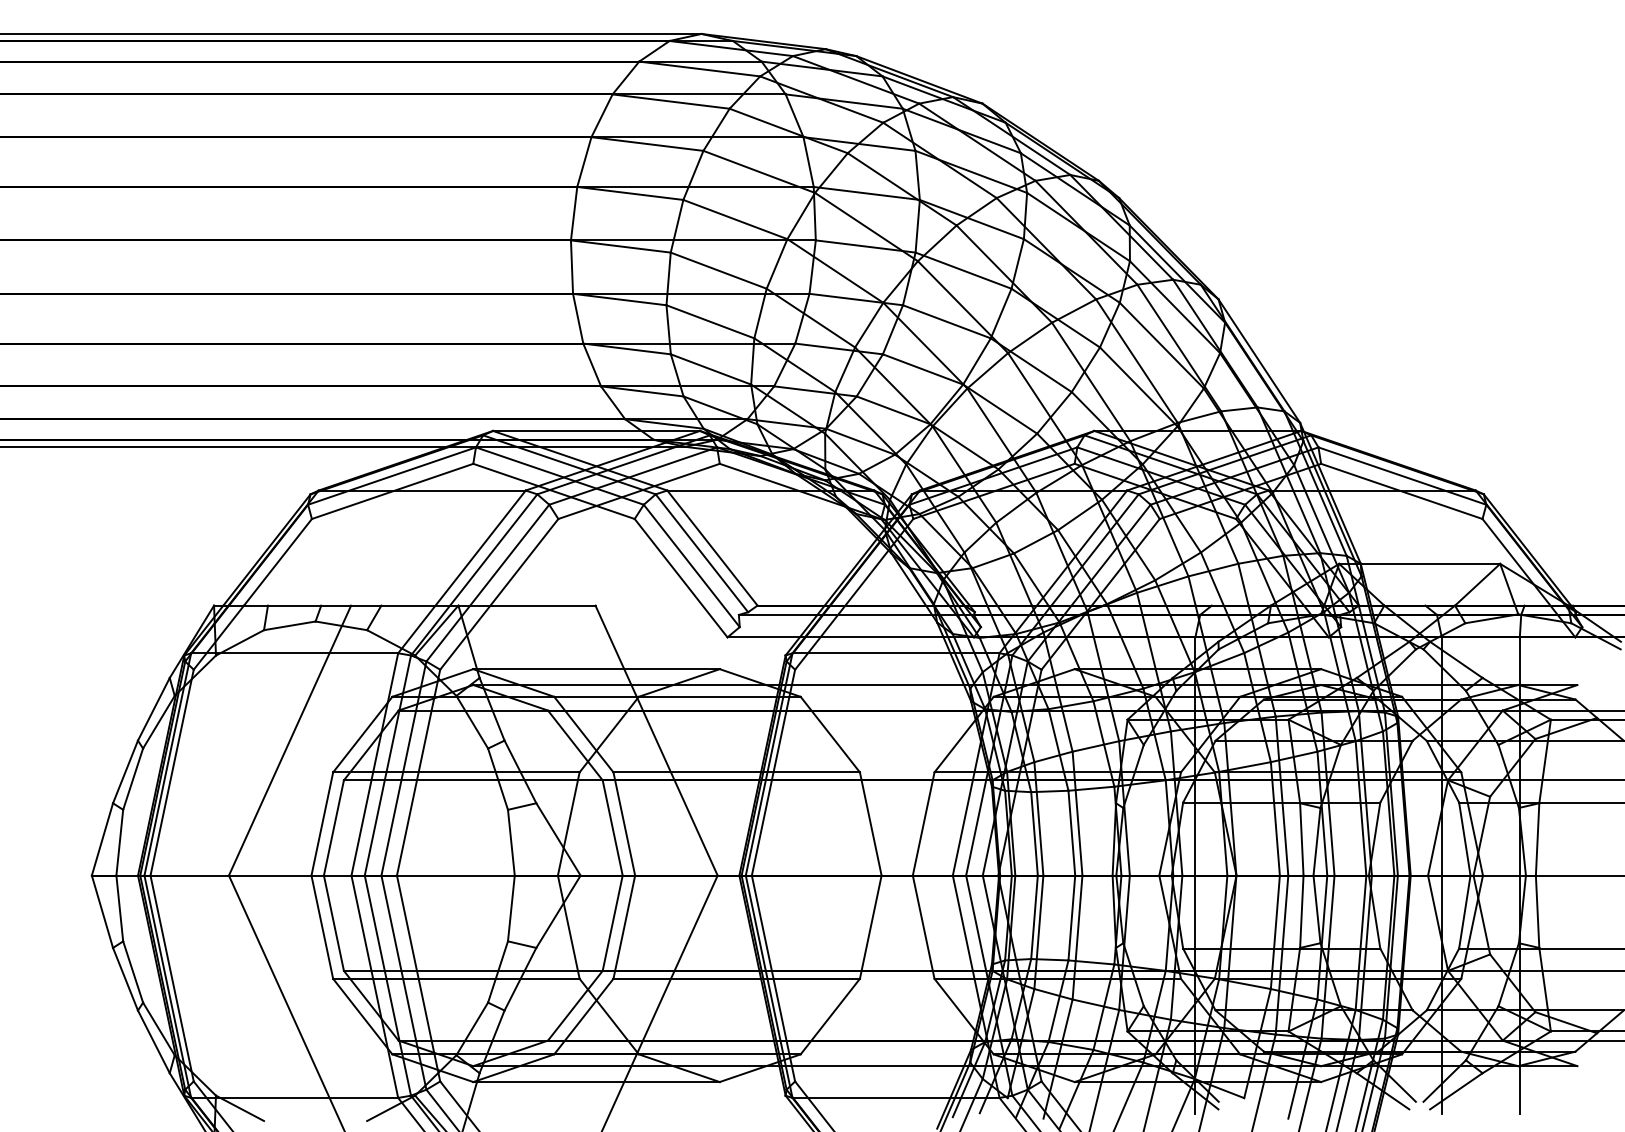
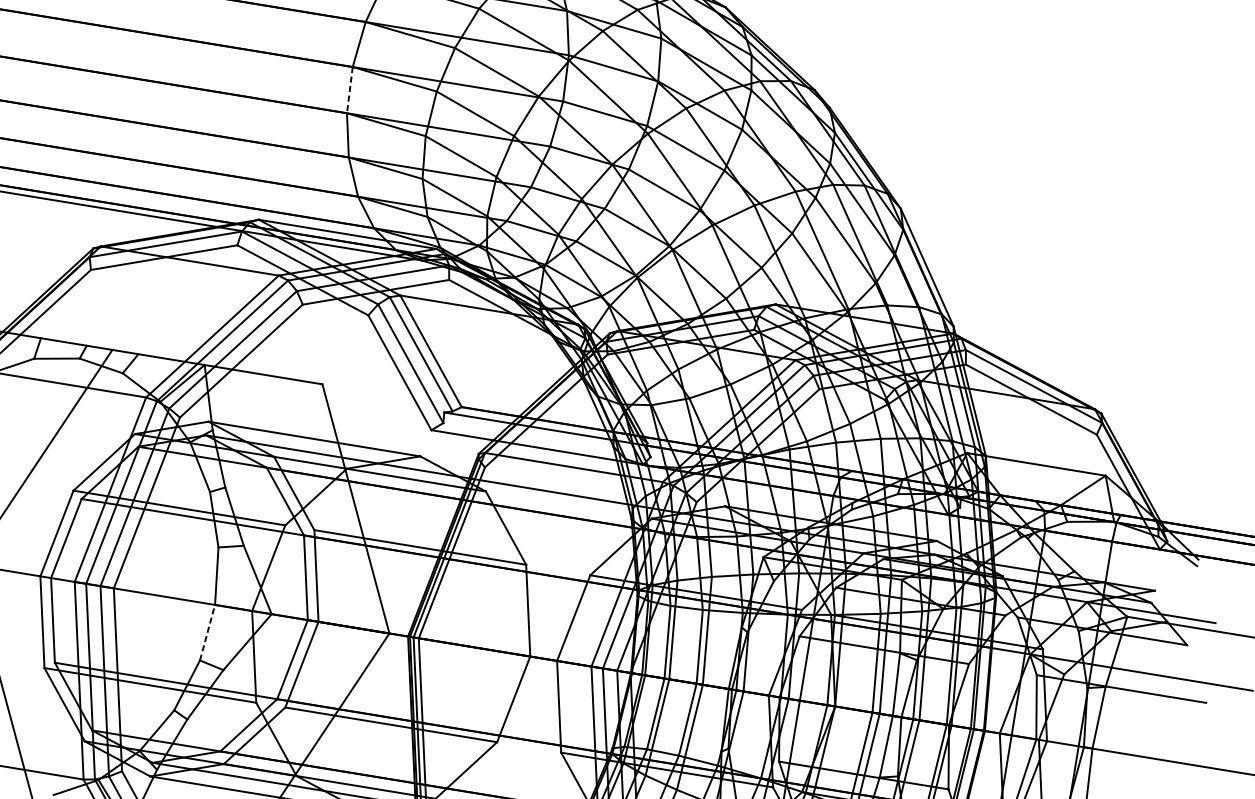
line: (572, 267) -> (350, 90), solid -> dashed
line: (511, 907) -> (207, 631), solid -> dashed

